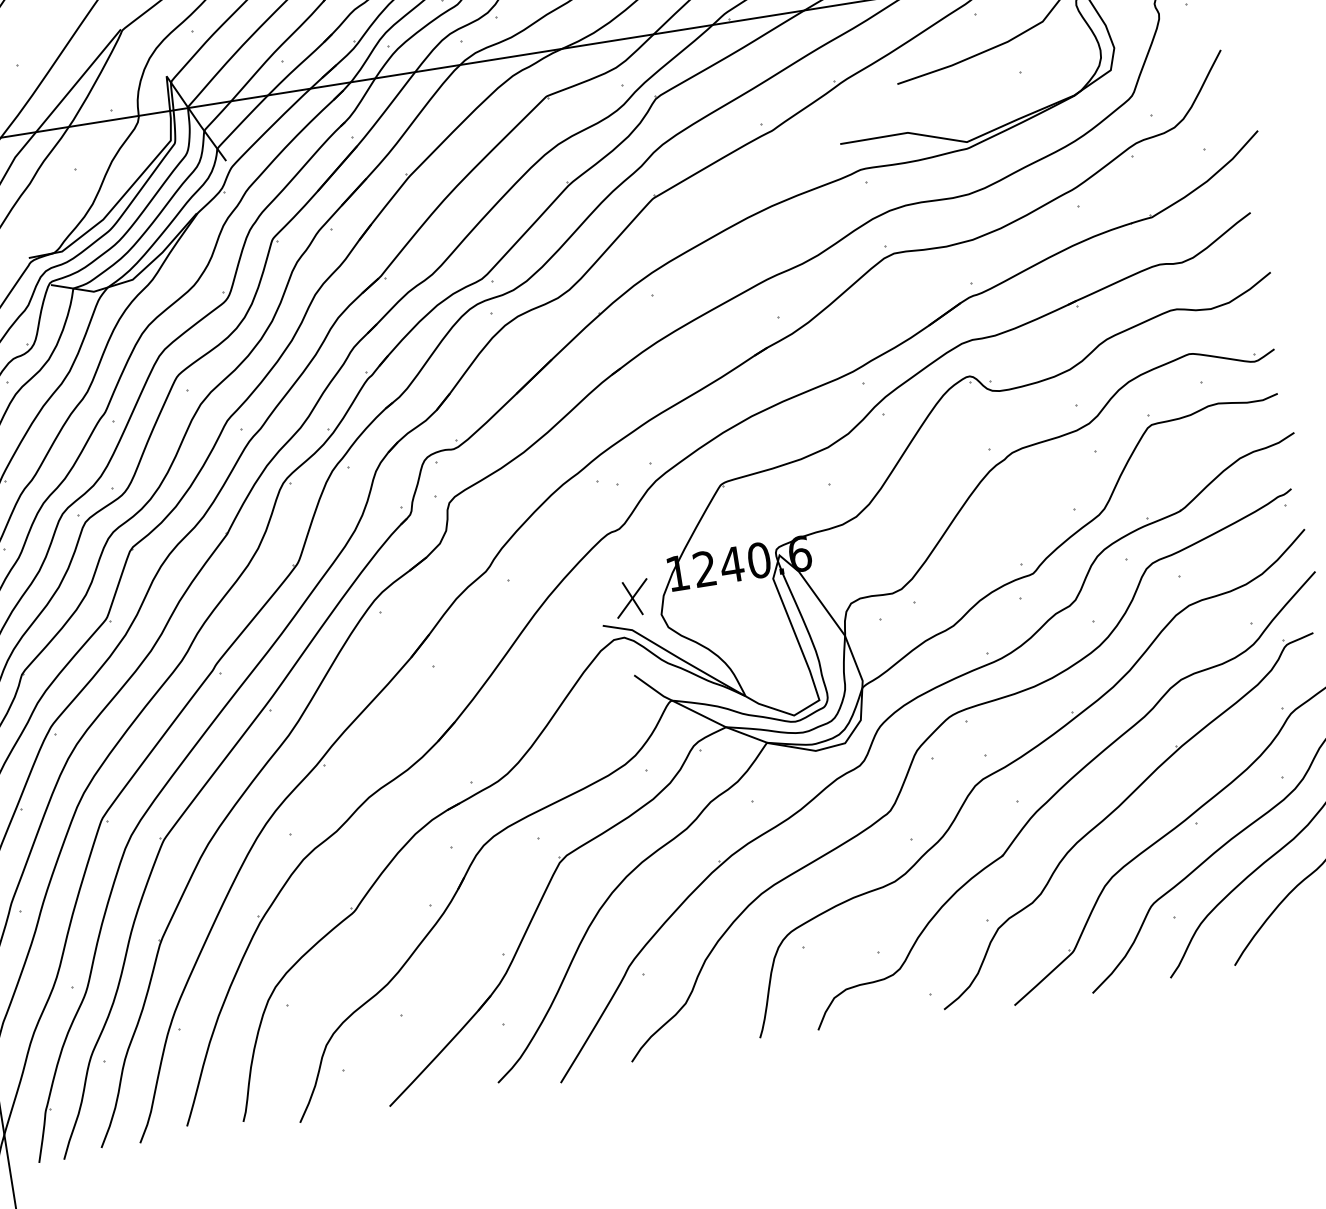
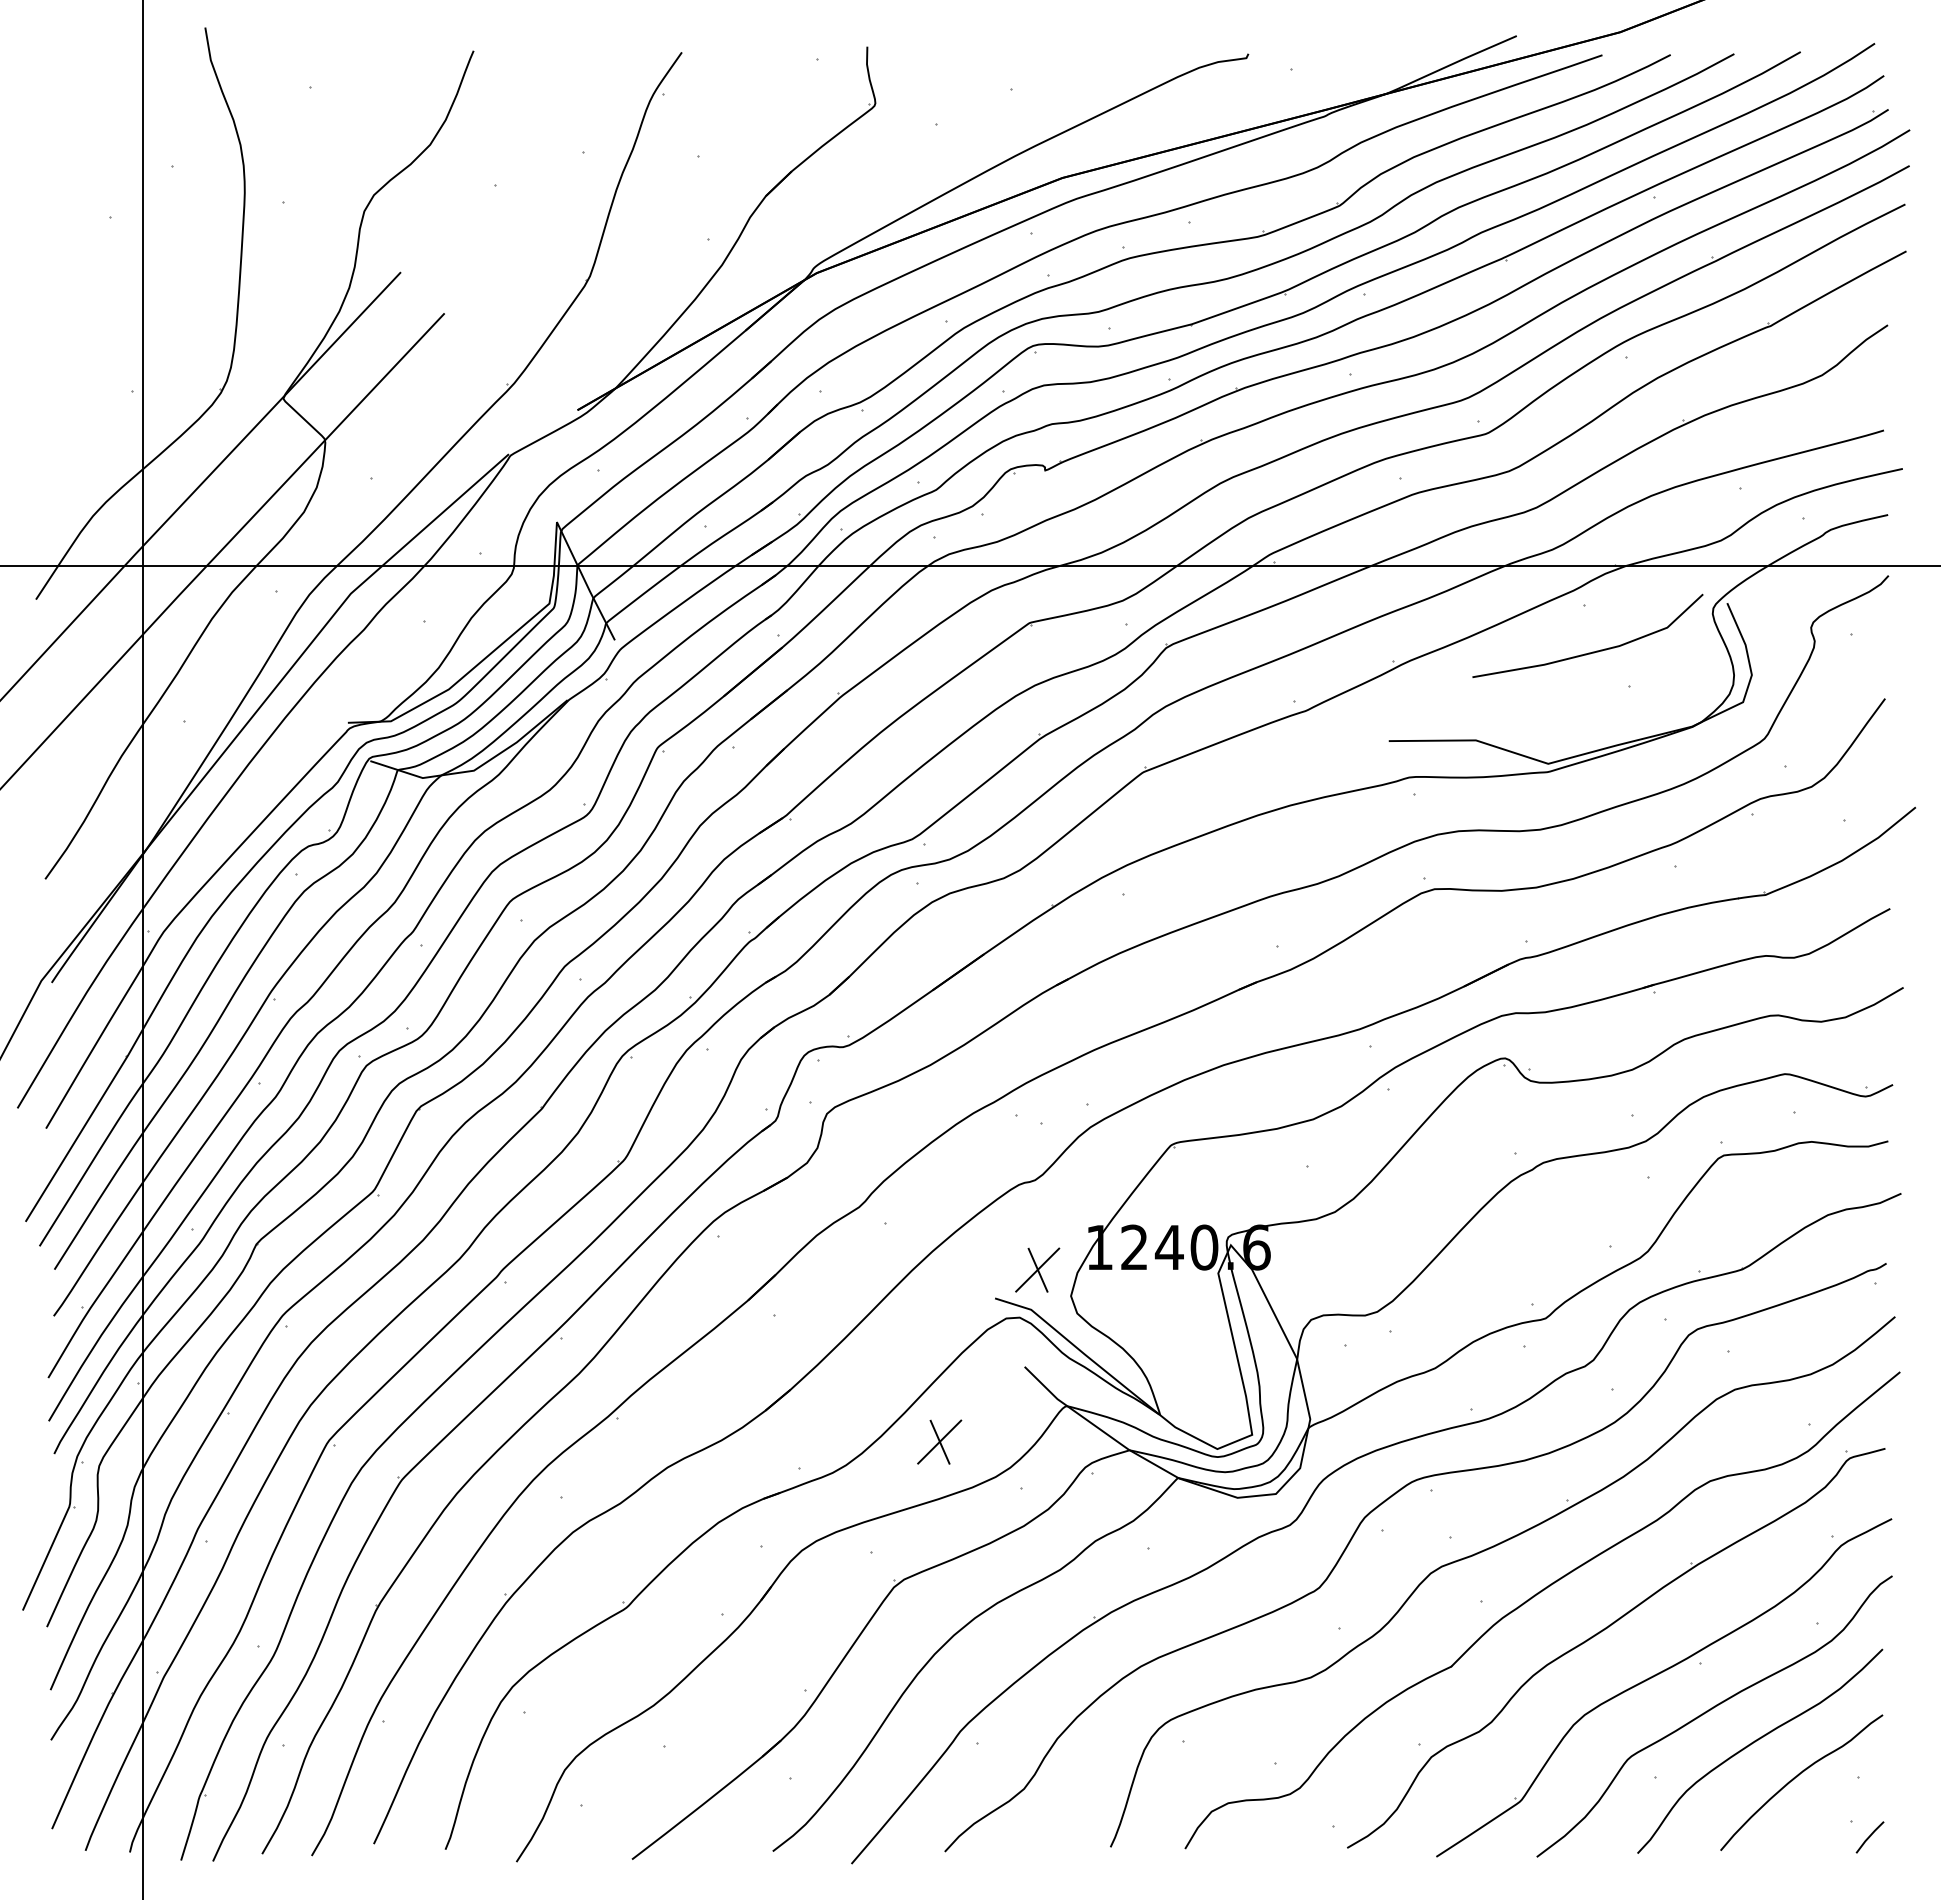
part: (577, 743) -> (939, 1441), added

